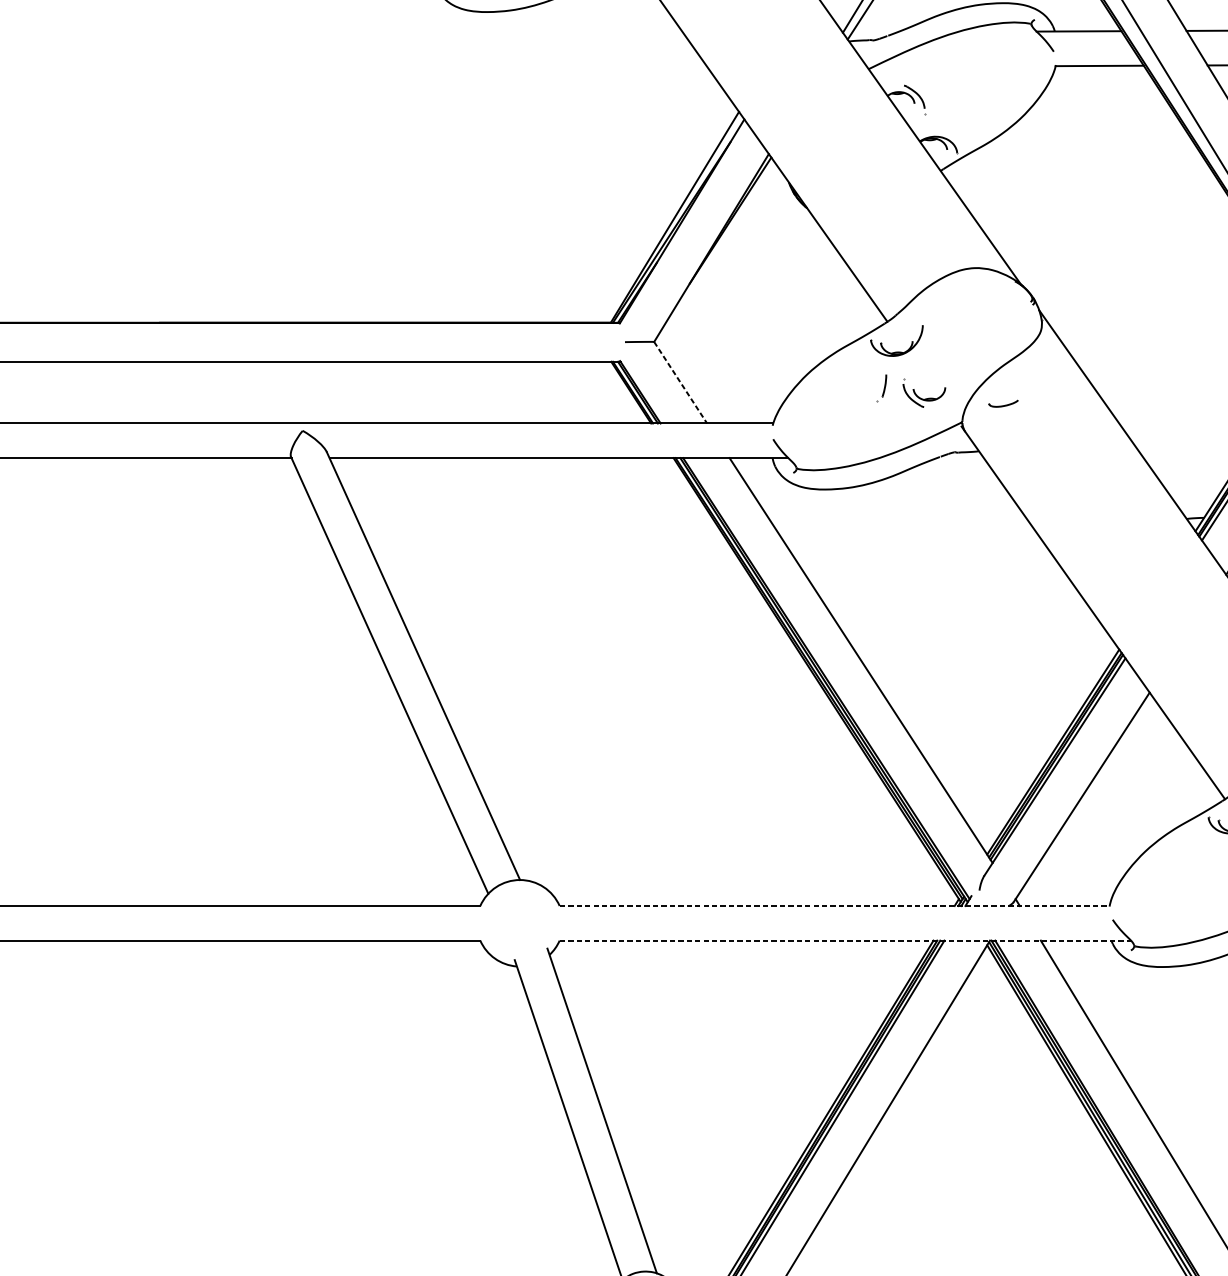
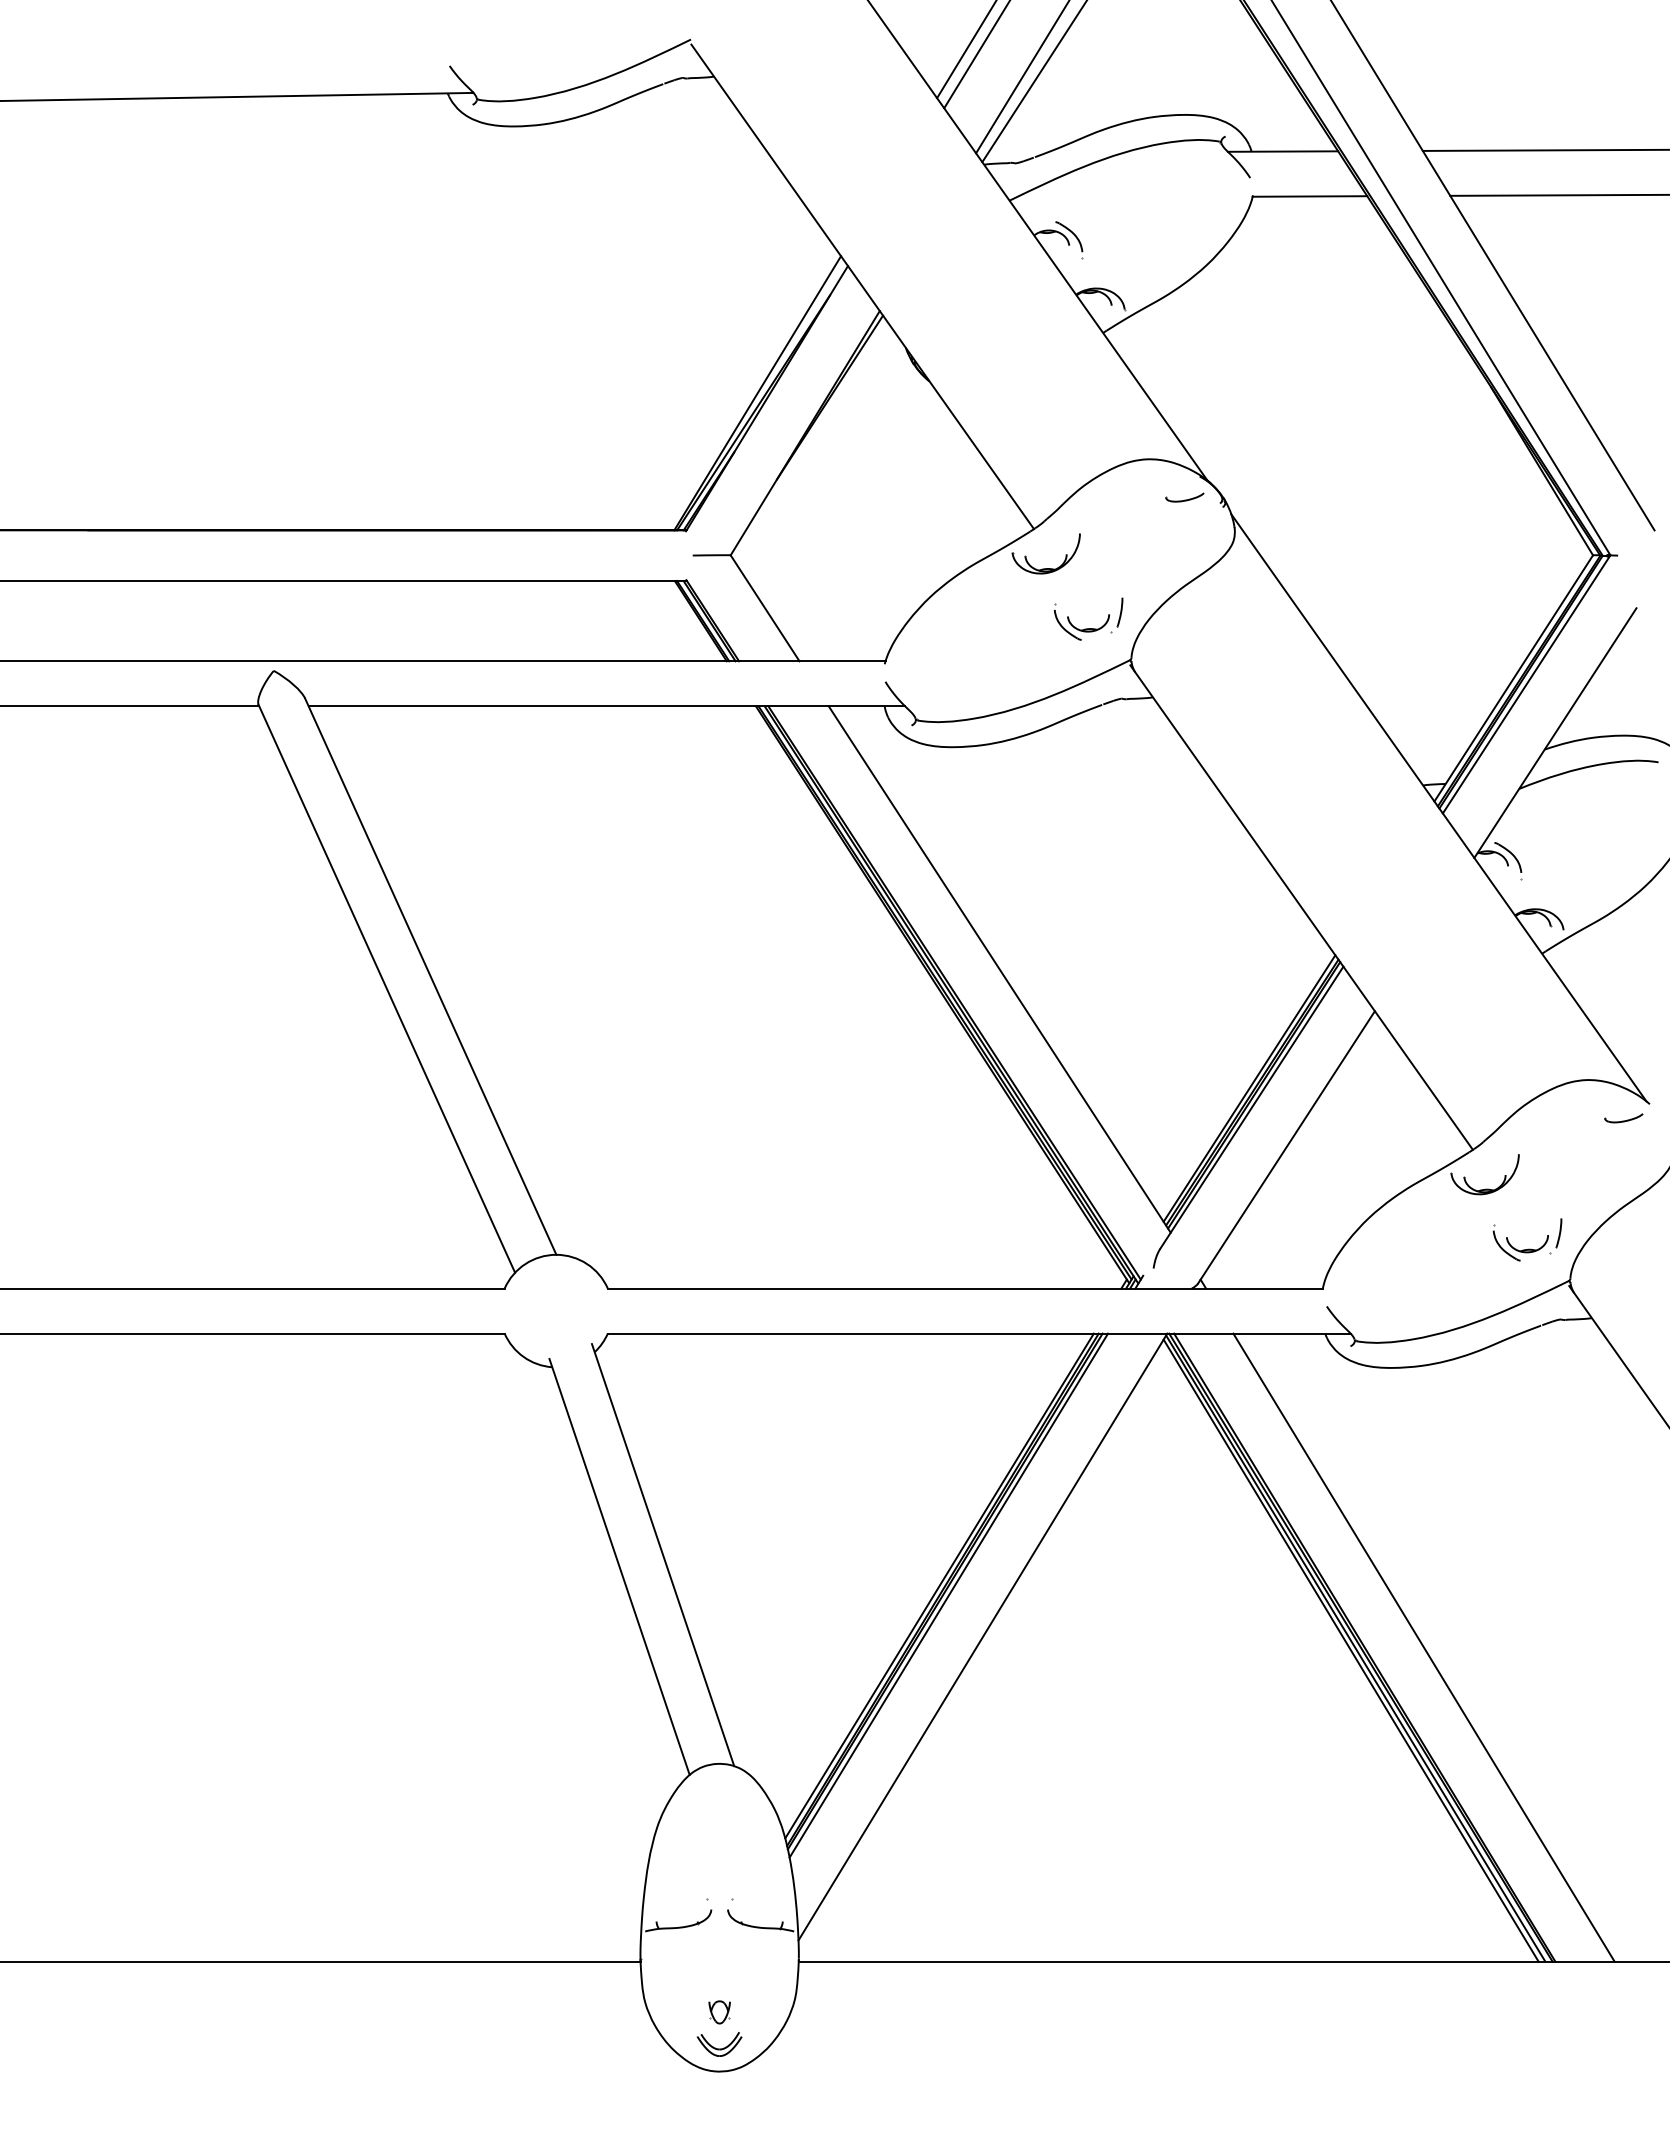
line: (680, 382) -> (765, 608), dashed -> solid
part: (881, 388) -> (1116, 615), moved
part: (1003, 403) -> (1184, 497), moved
line: (834, 905) -> (965, 1288), dashed -> solid
line: (845, 940) -> (979, 1333), dashed -> solid

